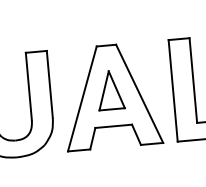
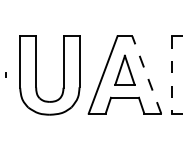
line: (173, 90) -> (172, 74), solid -> dashed
line: (139, 93) -> (146, 74), solid -> dashed

